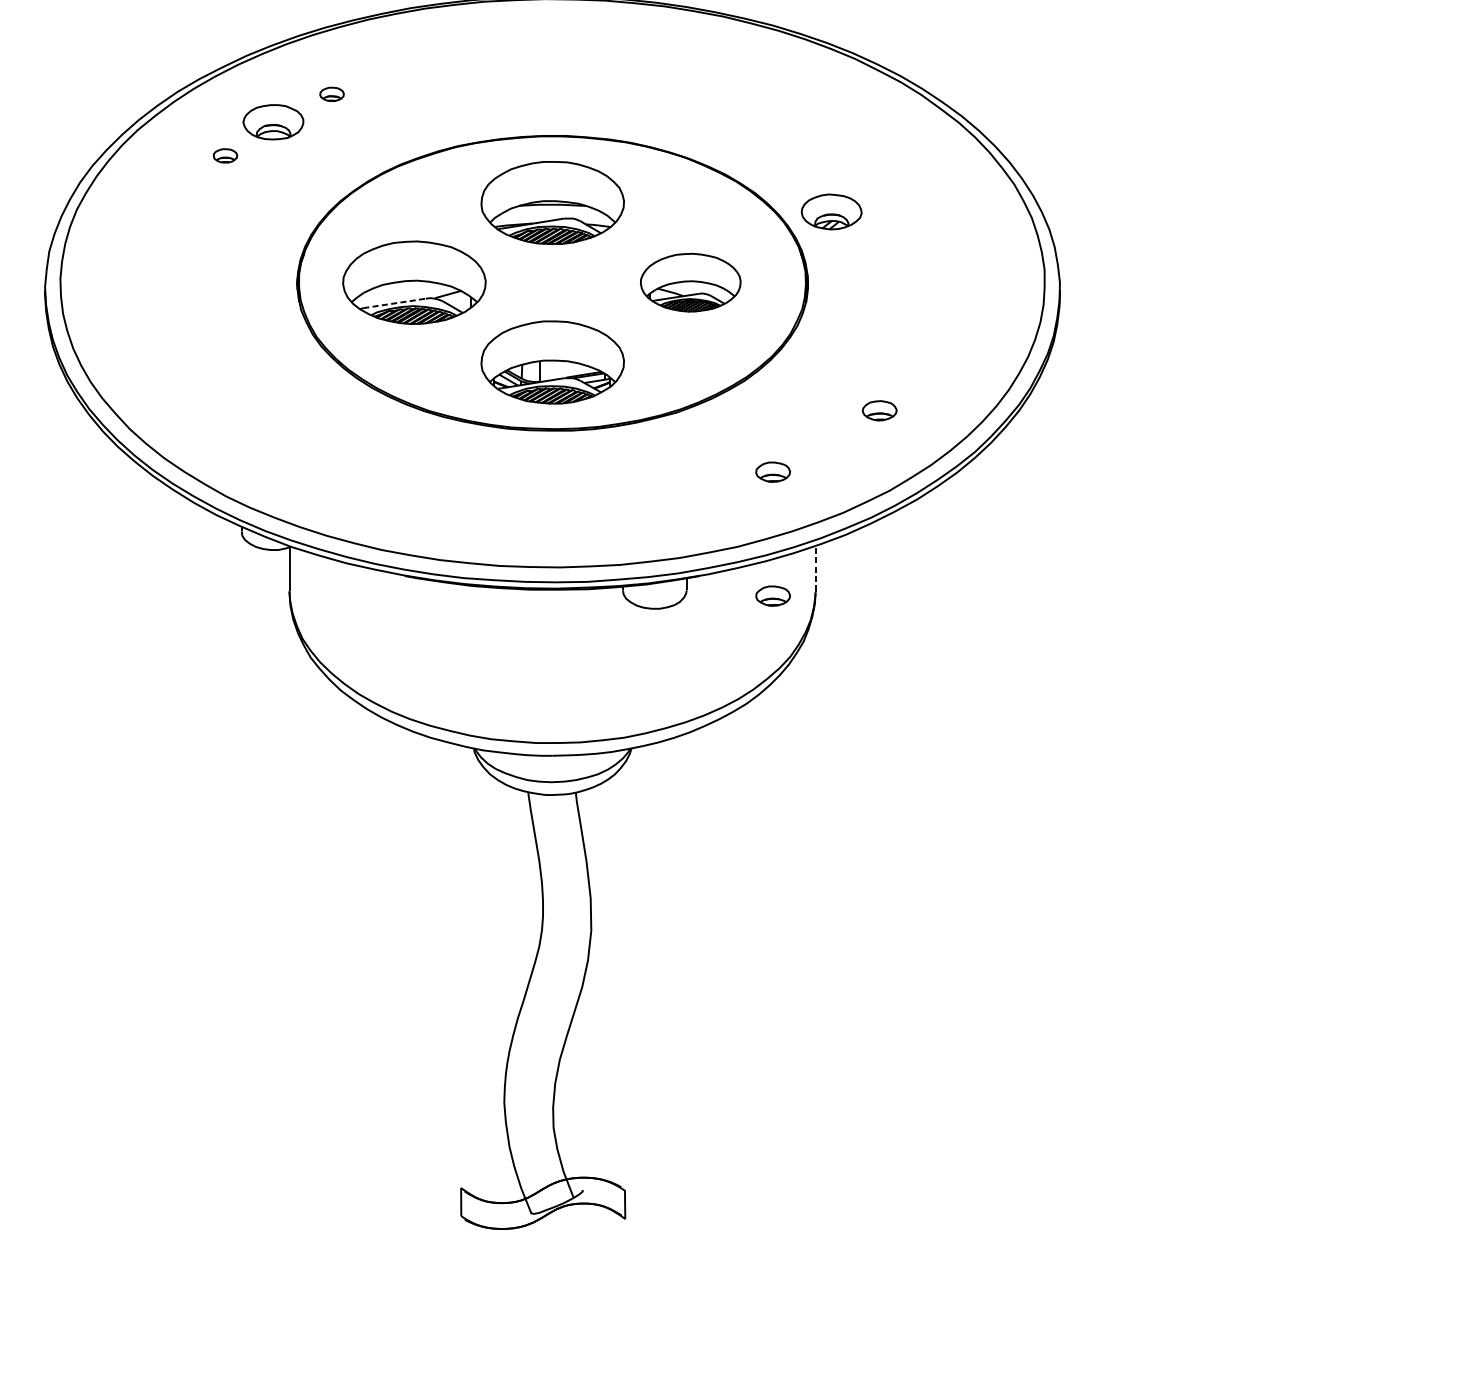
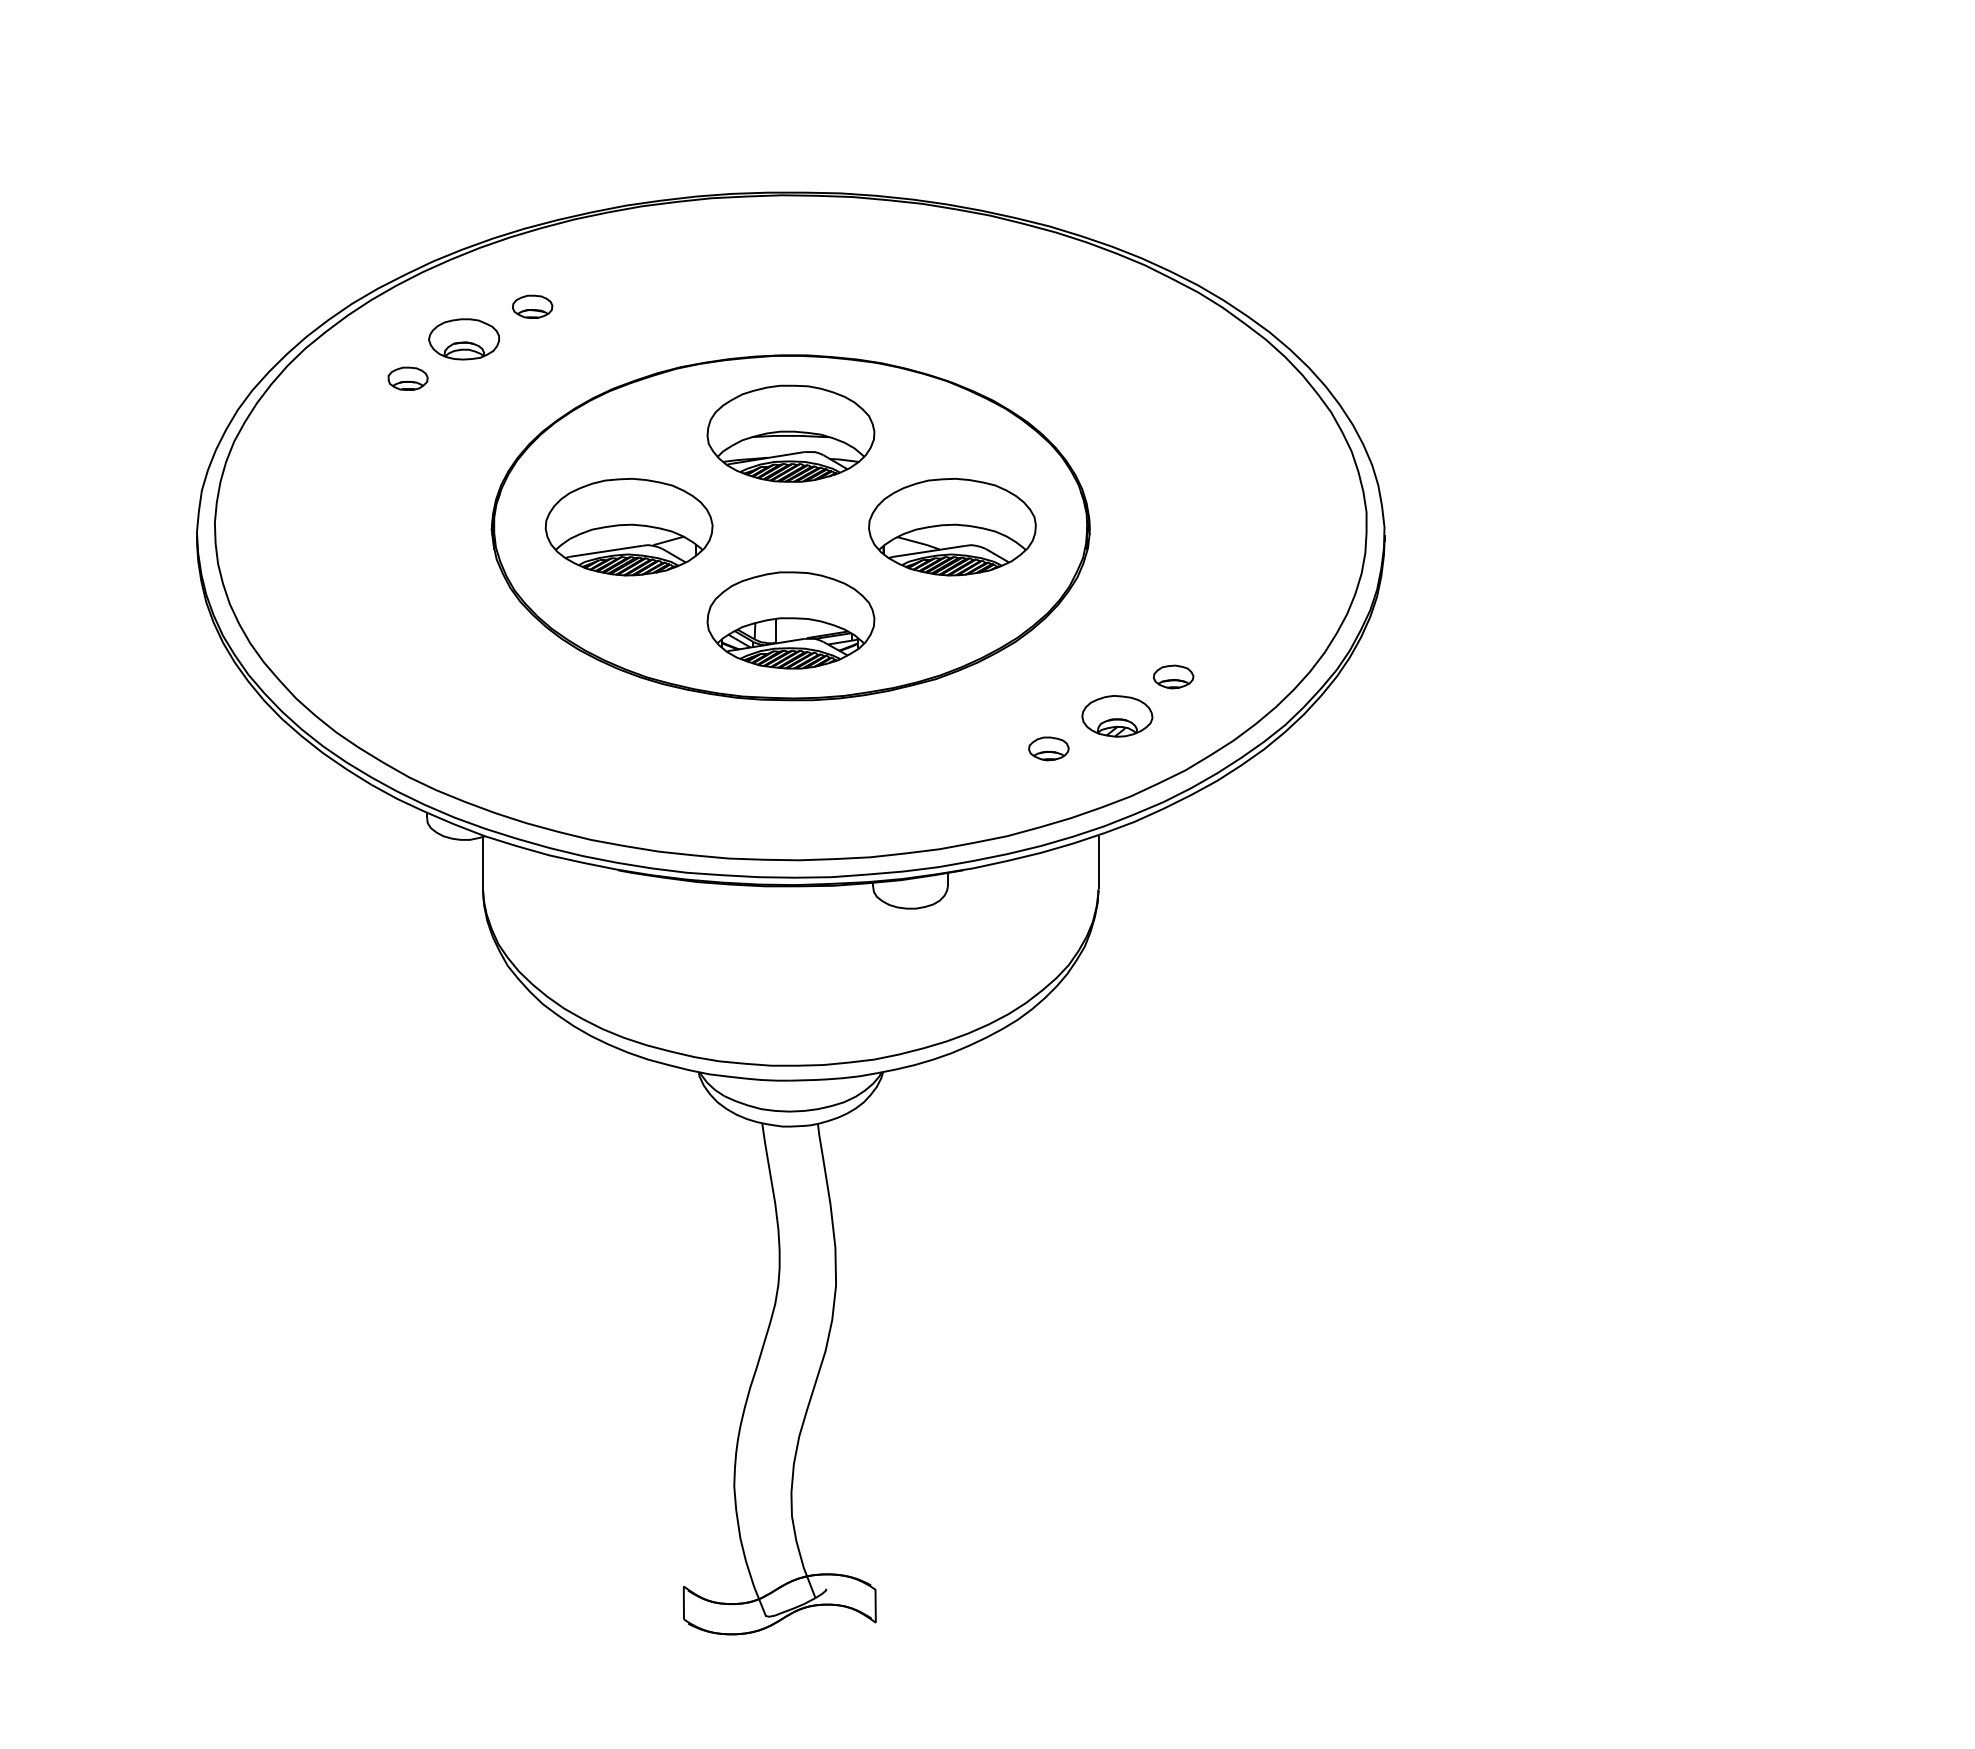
part: (331, 94) -> (532, 306), size x1.43
part: (225, 155) -> (407, 378), size x1.43
part: (831, 212) -> (1117, 716), moved
part: (690, 282) -> (952, 526), size x1.43
line: (395, 303) -> (606, 551), dashed -> solid
line: (815, 568) -> (1098, 861), dashed -> solid
part: (772, 595) -> (1048, 893), removed

